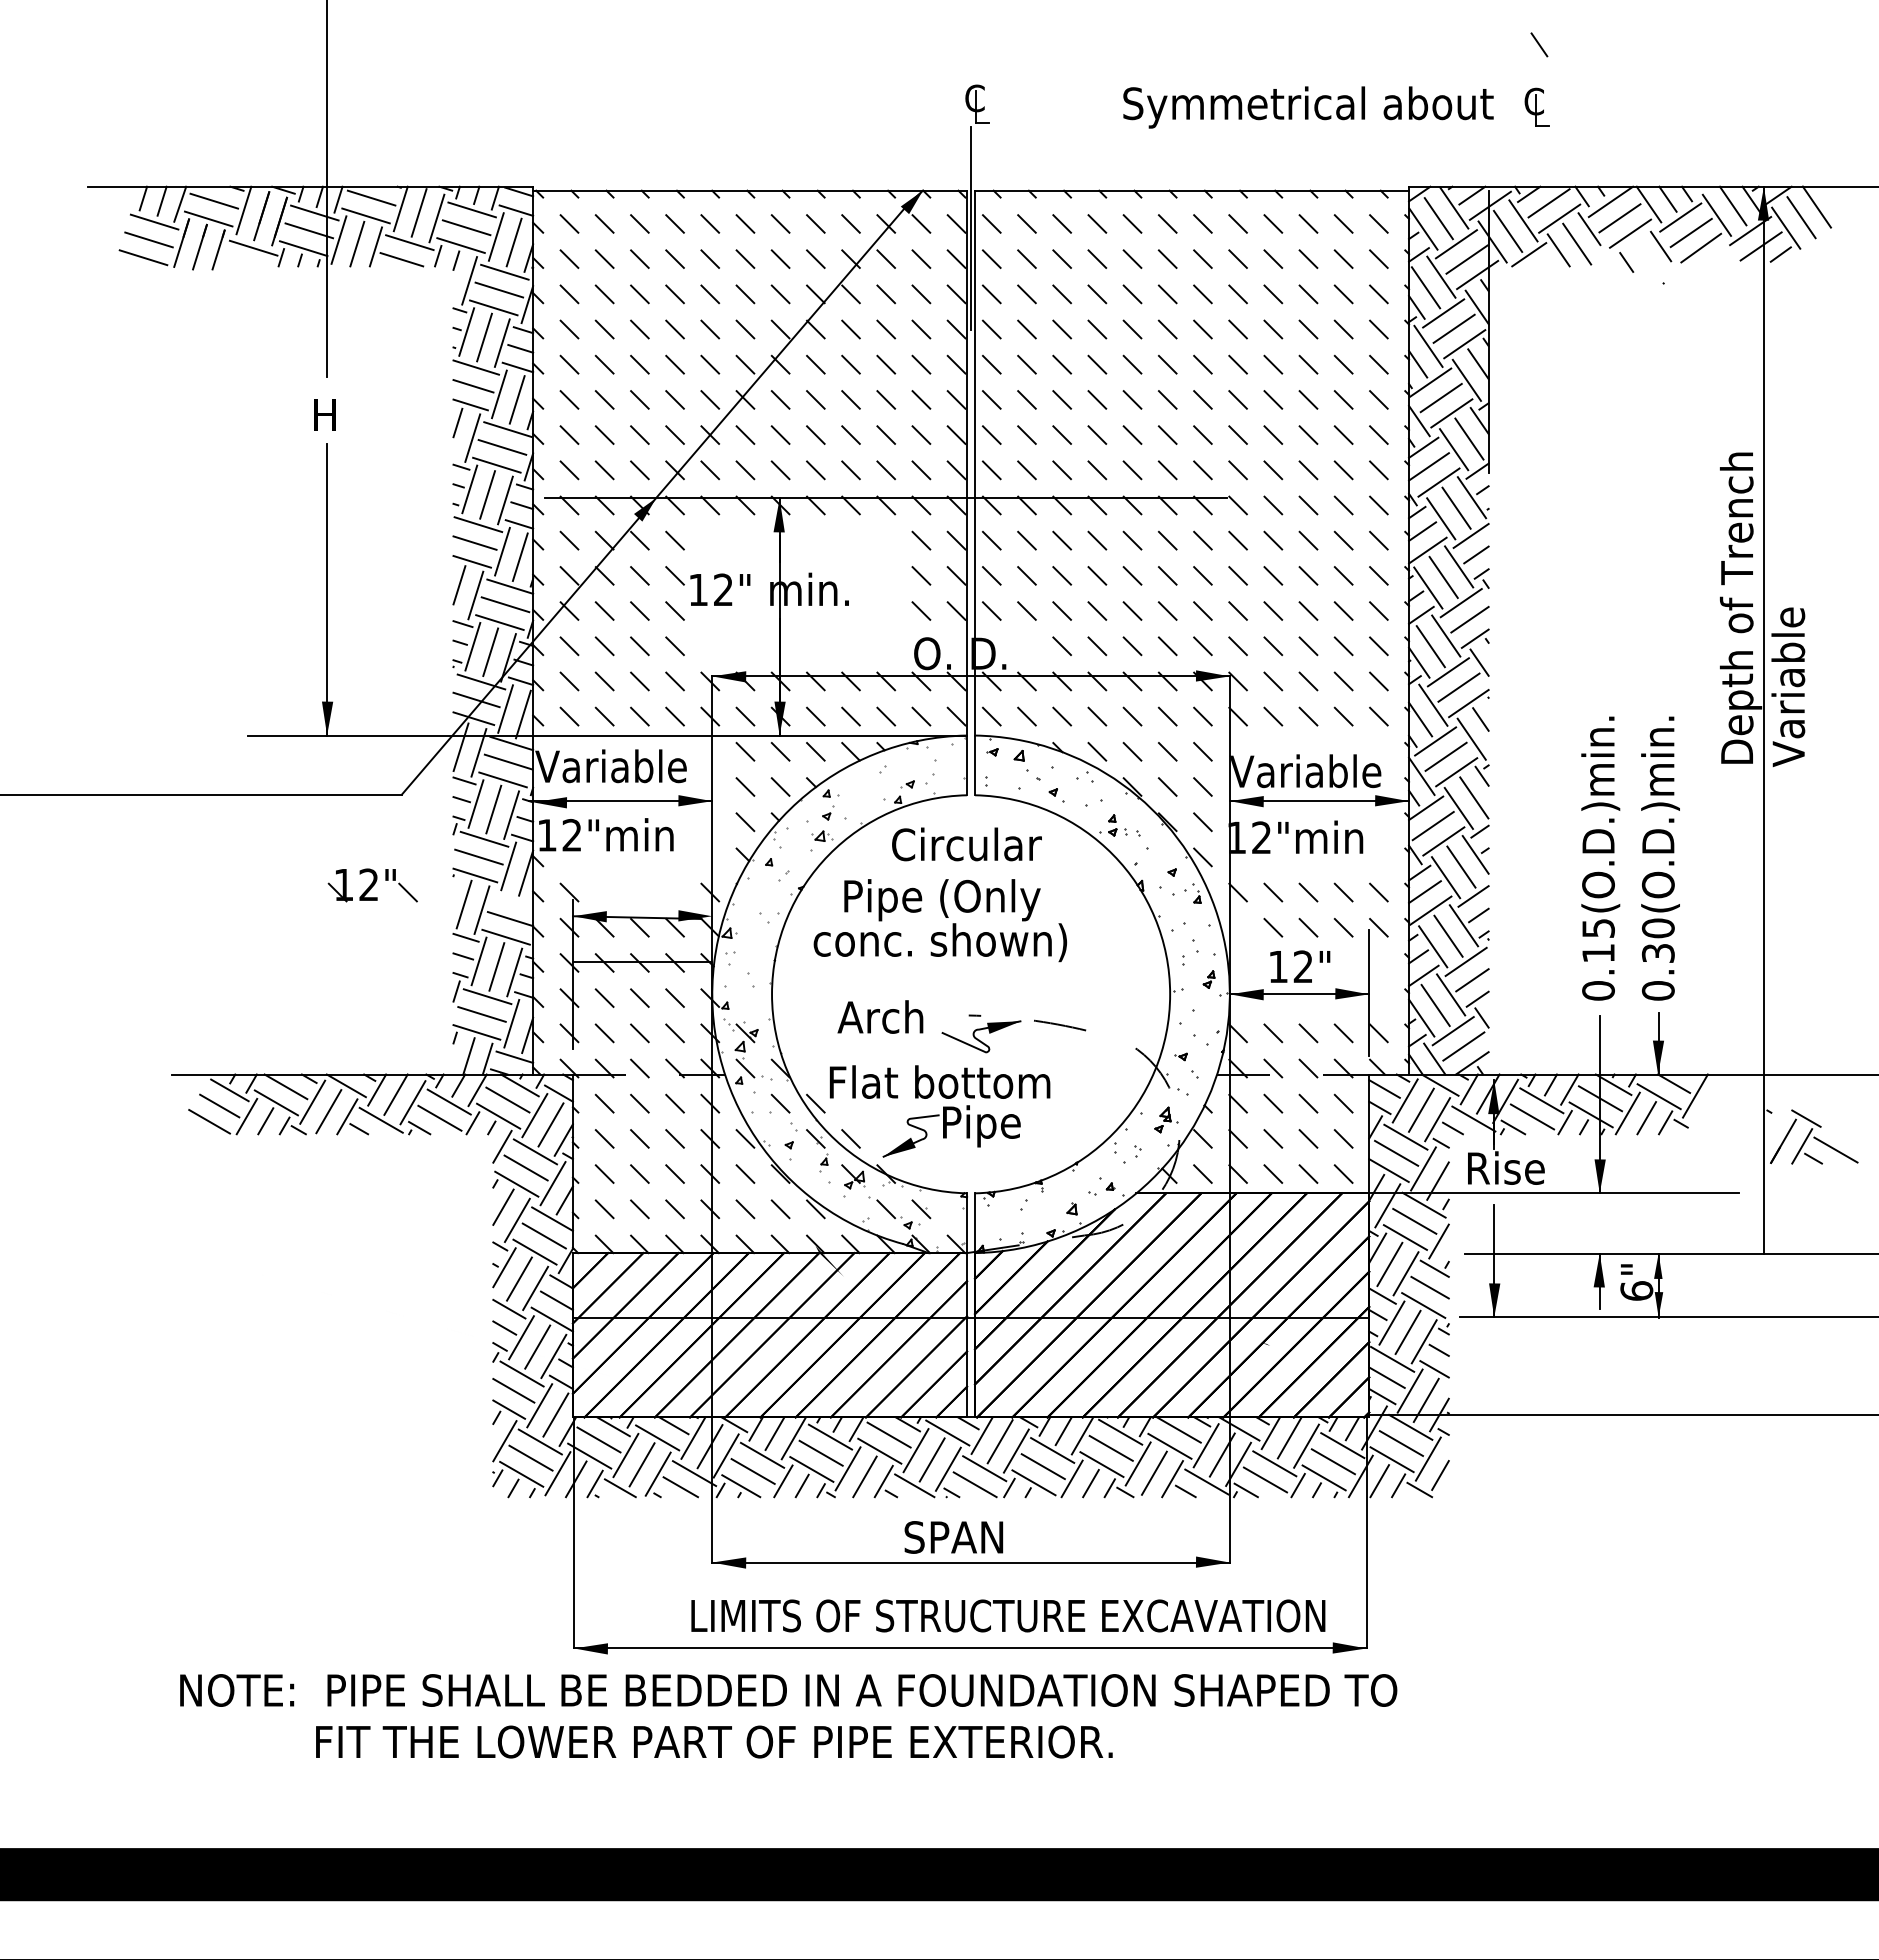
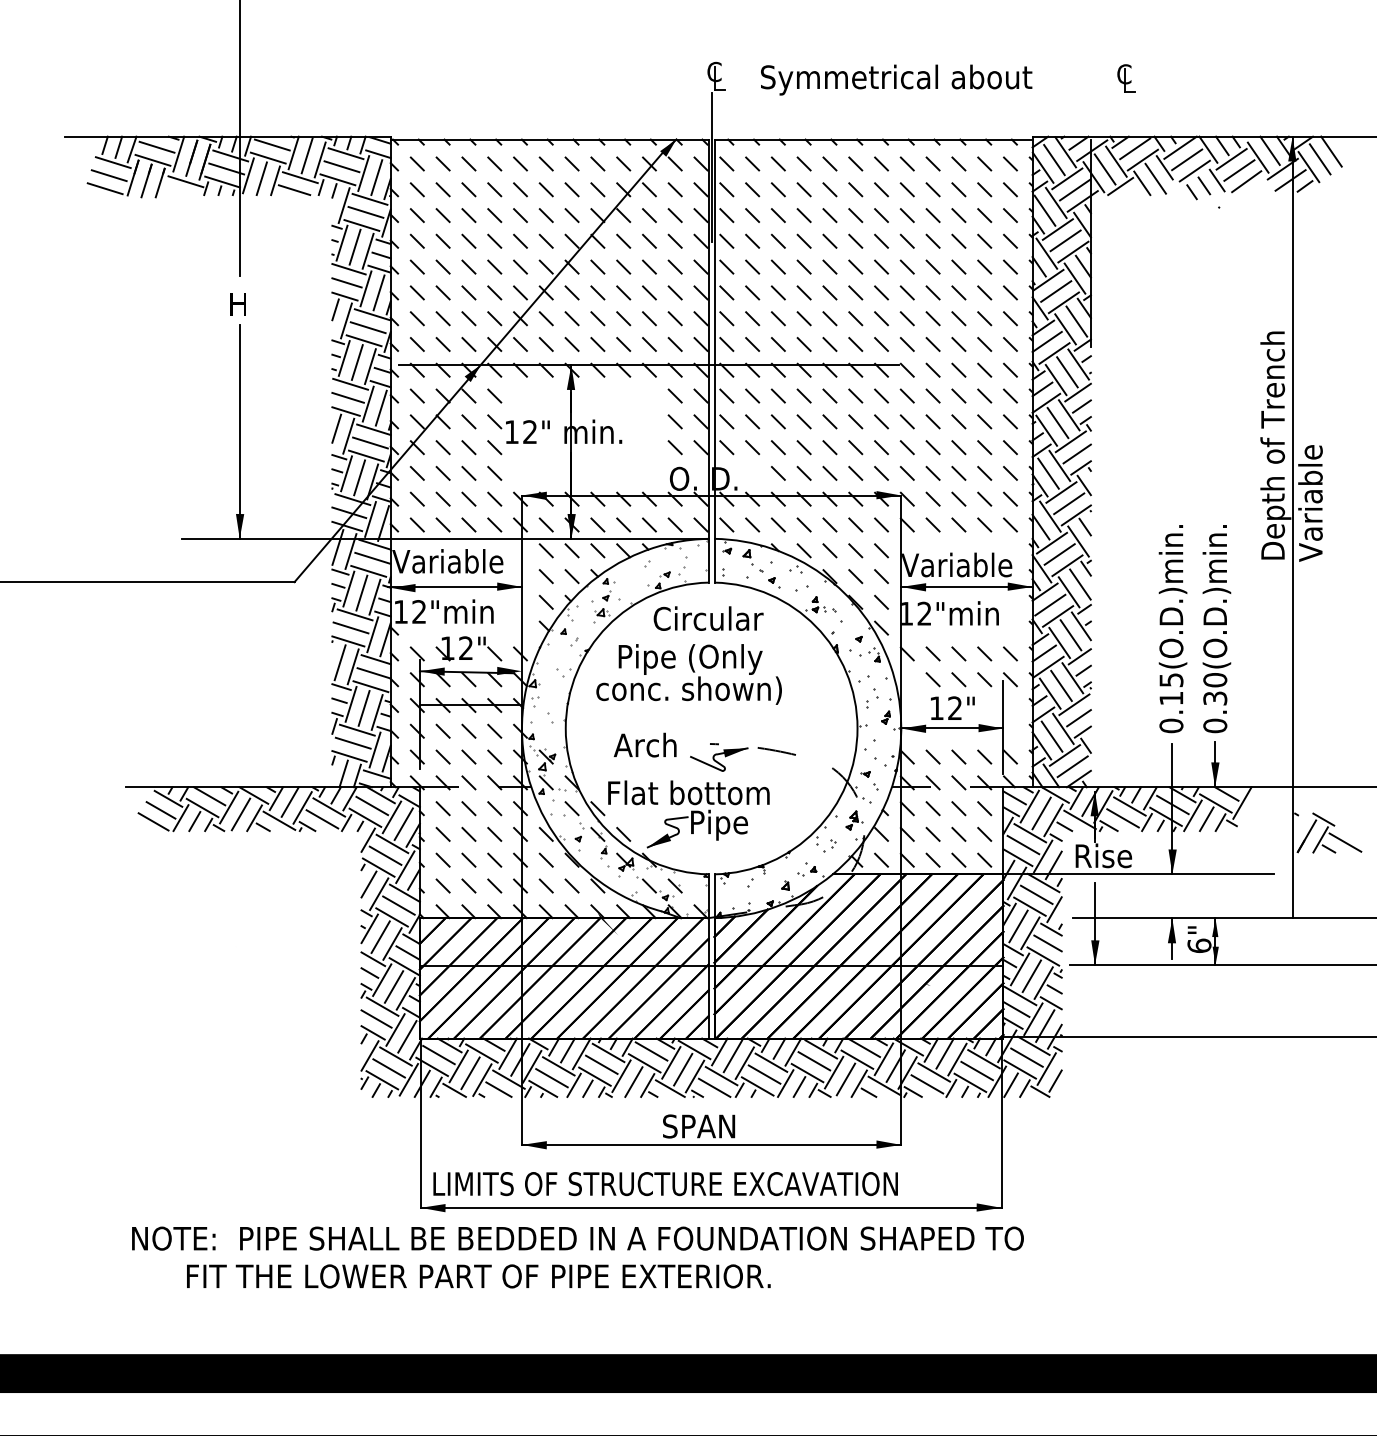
line: (1539, 44) -> (1204, 185), moved
text: (1308, 107) -> (896, 80), moved
part: (372, 885) -> (468, 648), moved
line: (513, 900) -> (376, 659), added
text: (1008, 1615) -> (665, 1183), moved
text: (714, 1741) -> (478, 1276), moved

